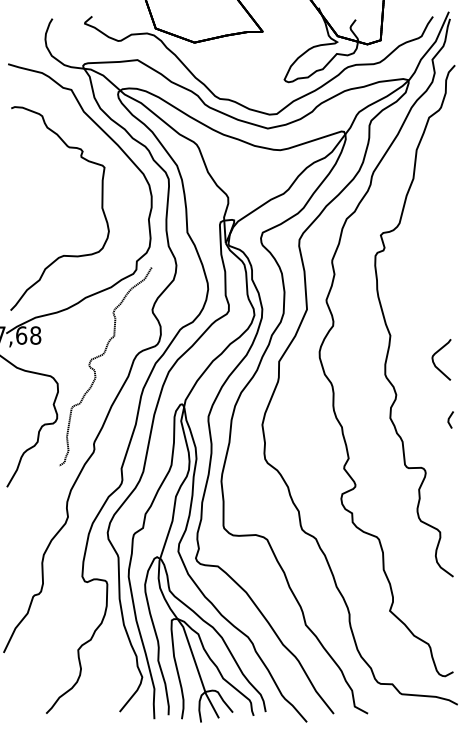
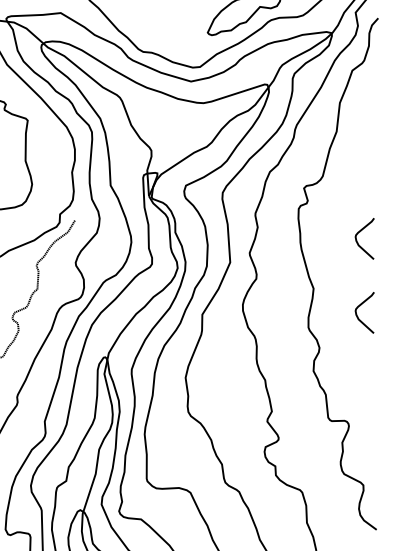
curve: (438, 278) -> (361, 231), added
line: (450, 418) -> (373, 371), removed

